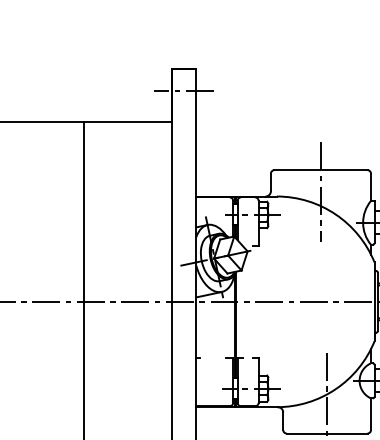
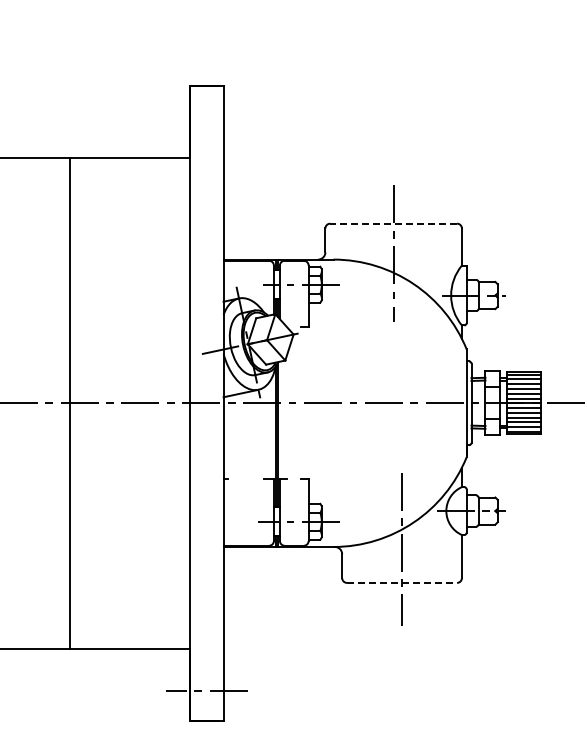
line: (183, 90) -> (206, 115), removed
line: (320, 170) -> (393, 223), solid -> dashed
line: (327, 433) -> (402, 582), solid -> dashed

